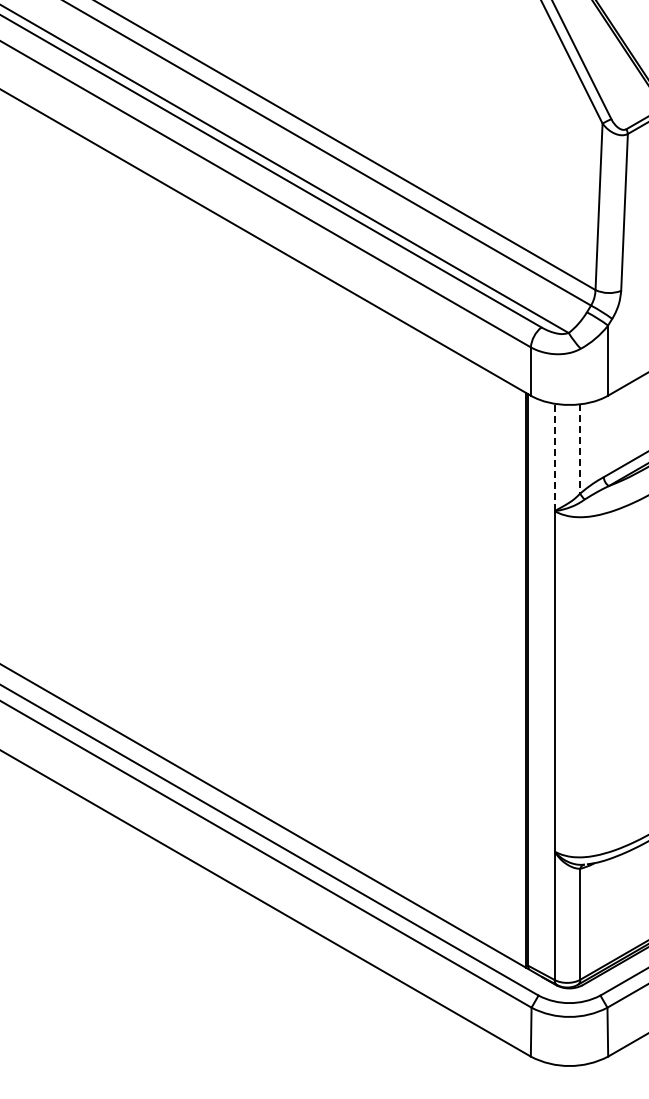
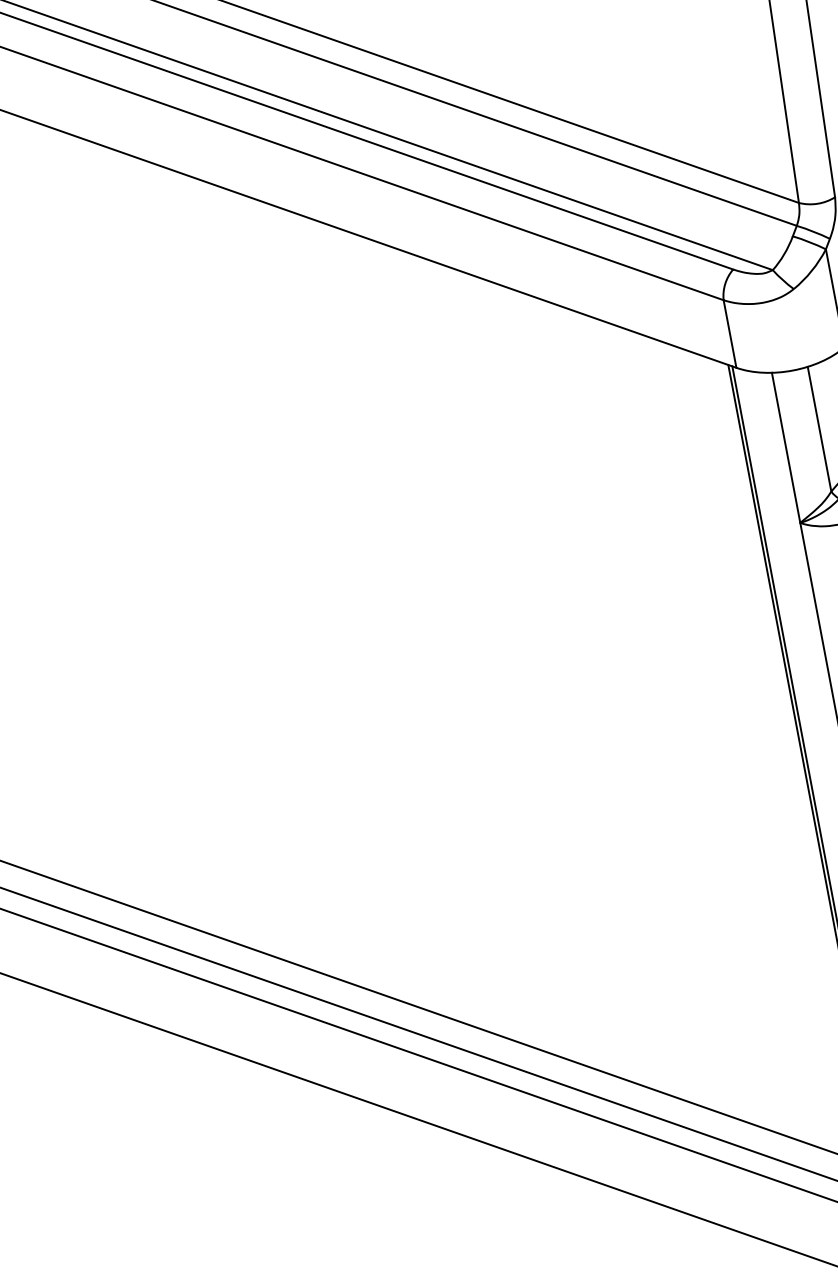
line: (580, 448) -> (819, 428), dashed -> solid
line: (554, 457) -> (785, 448), dashed -> solid

